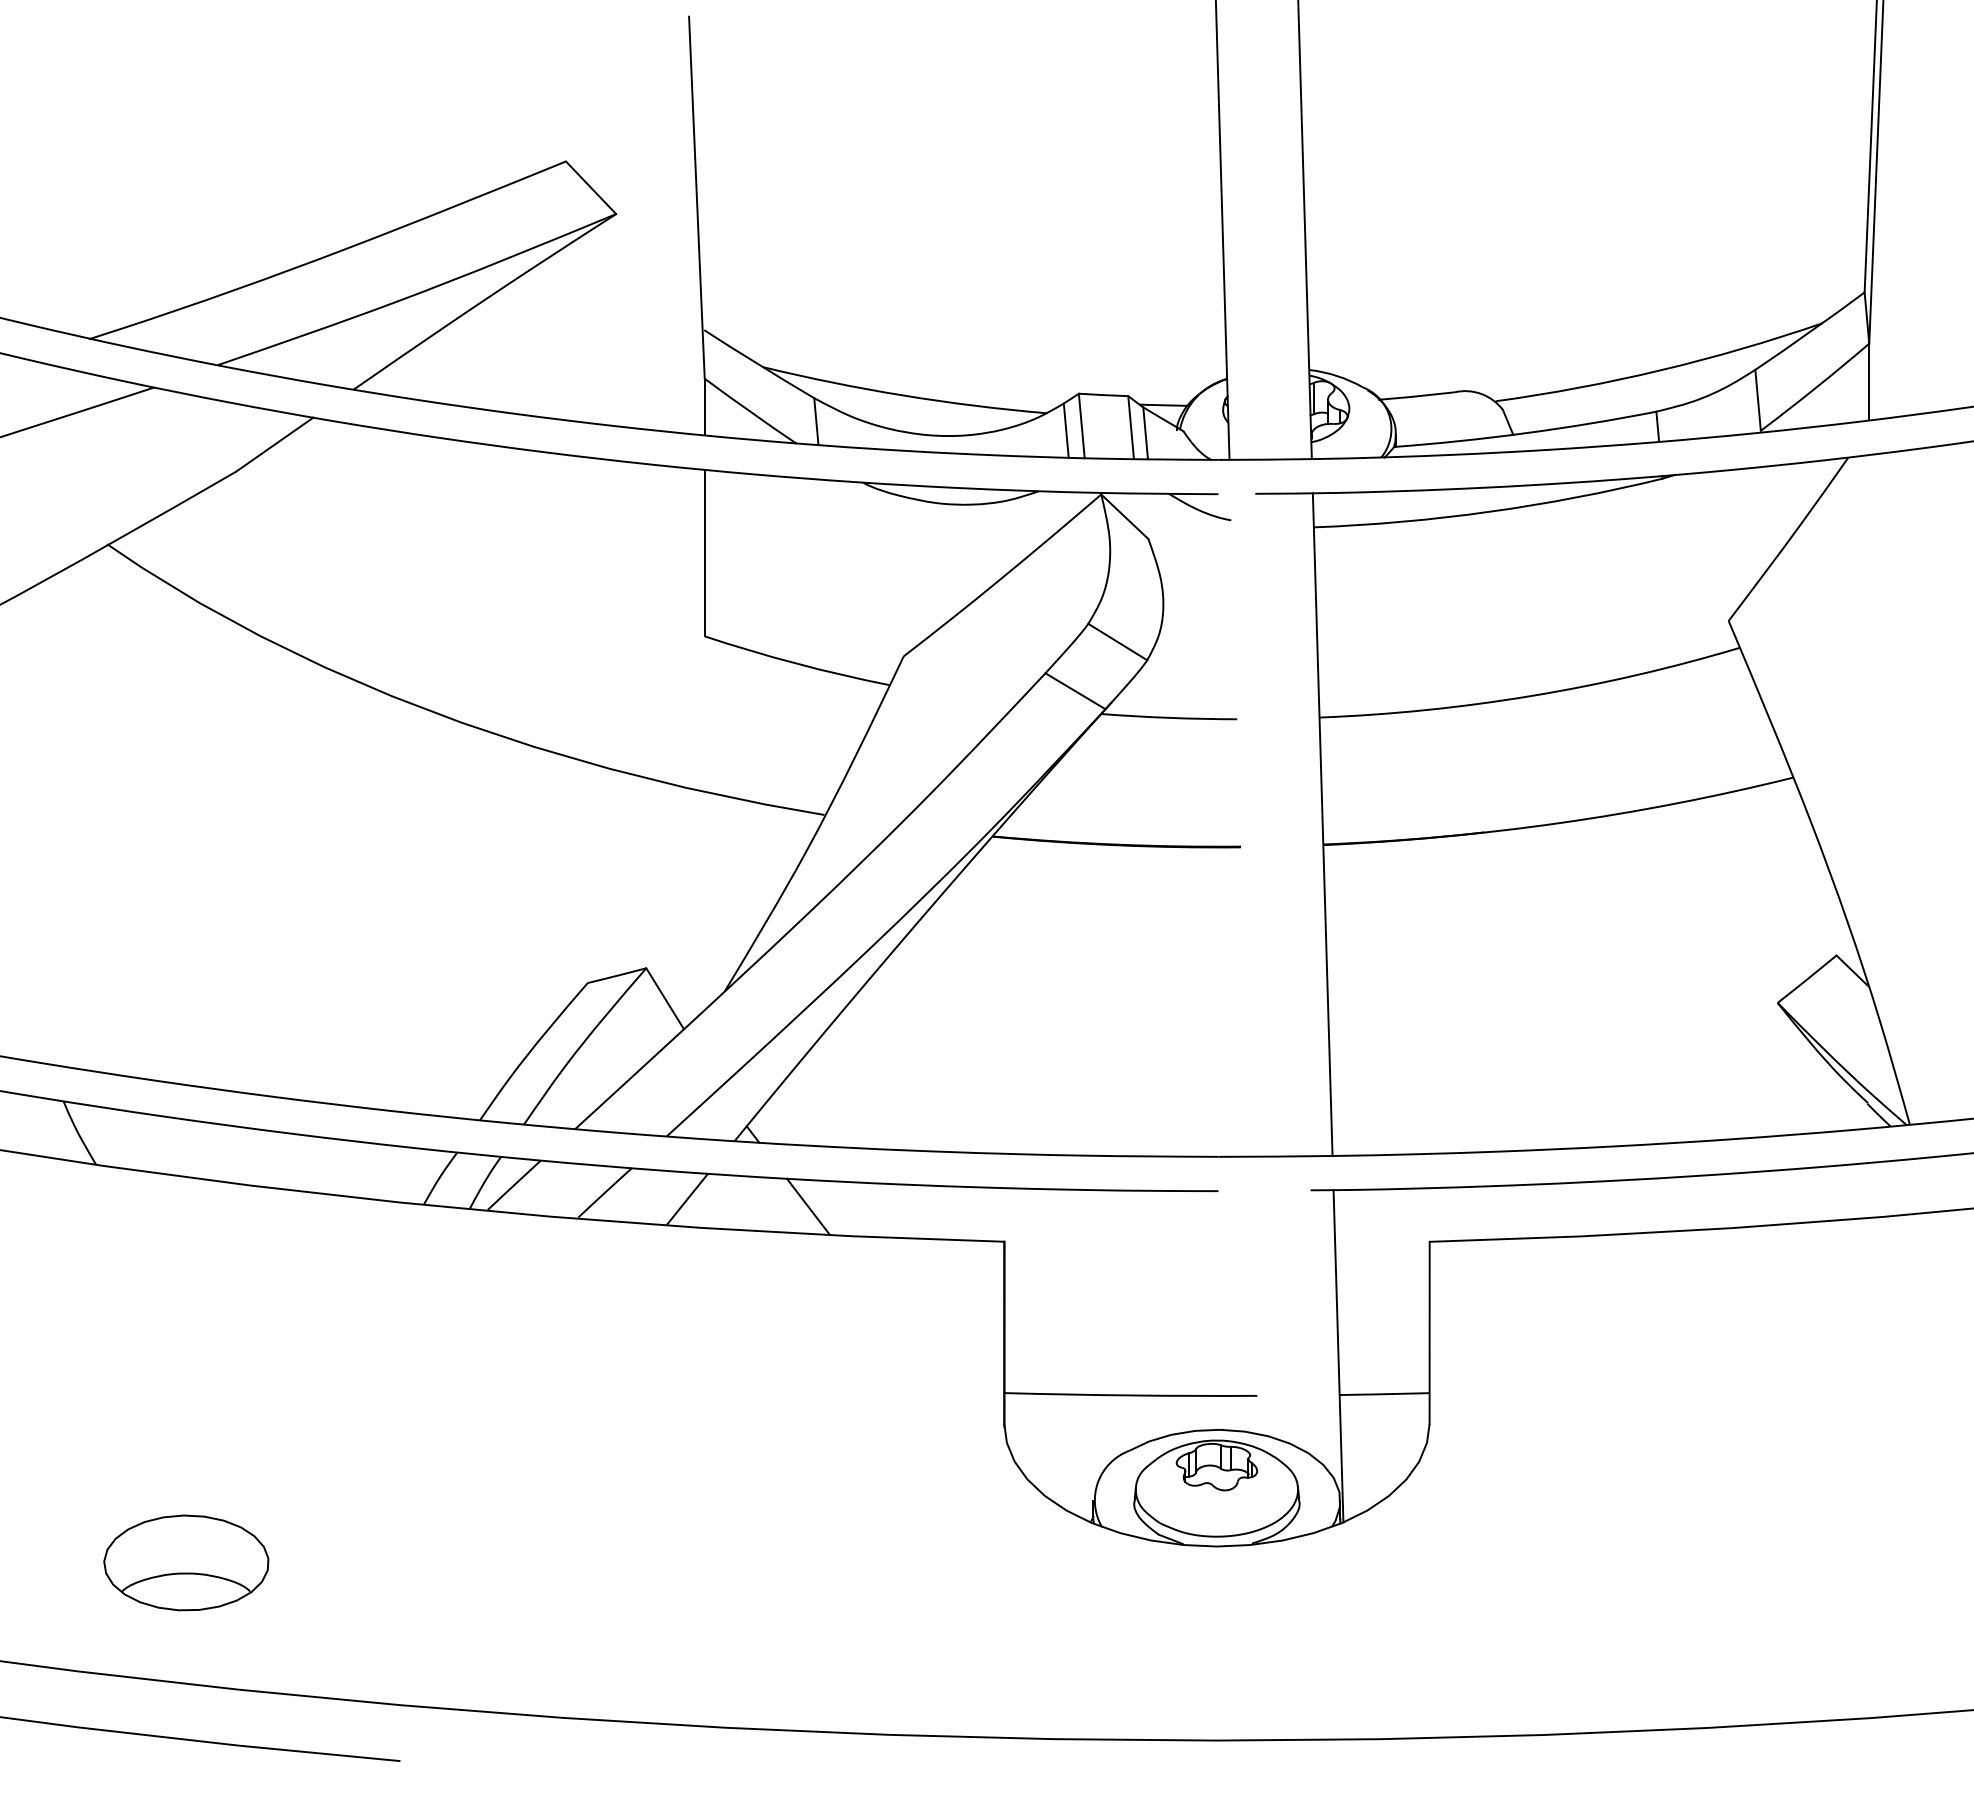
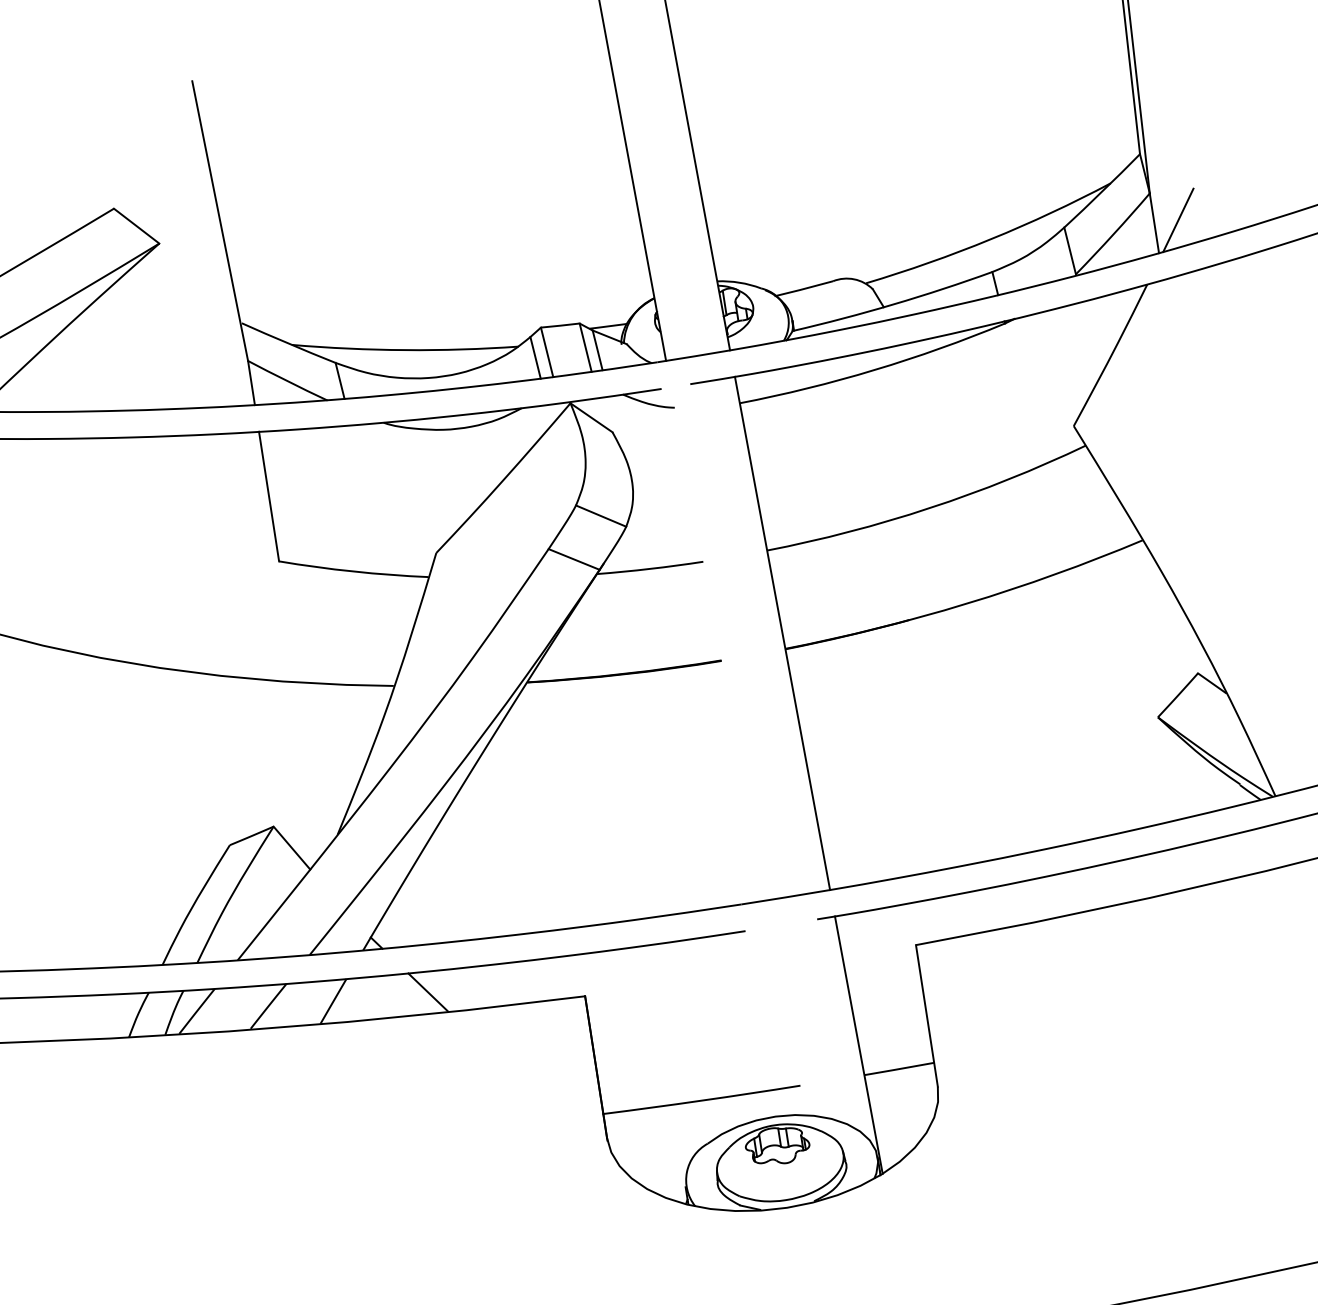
line: (1899, 382) -> (1177, 220), added

